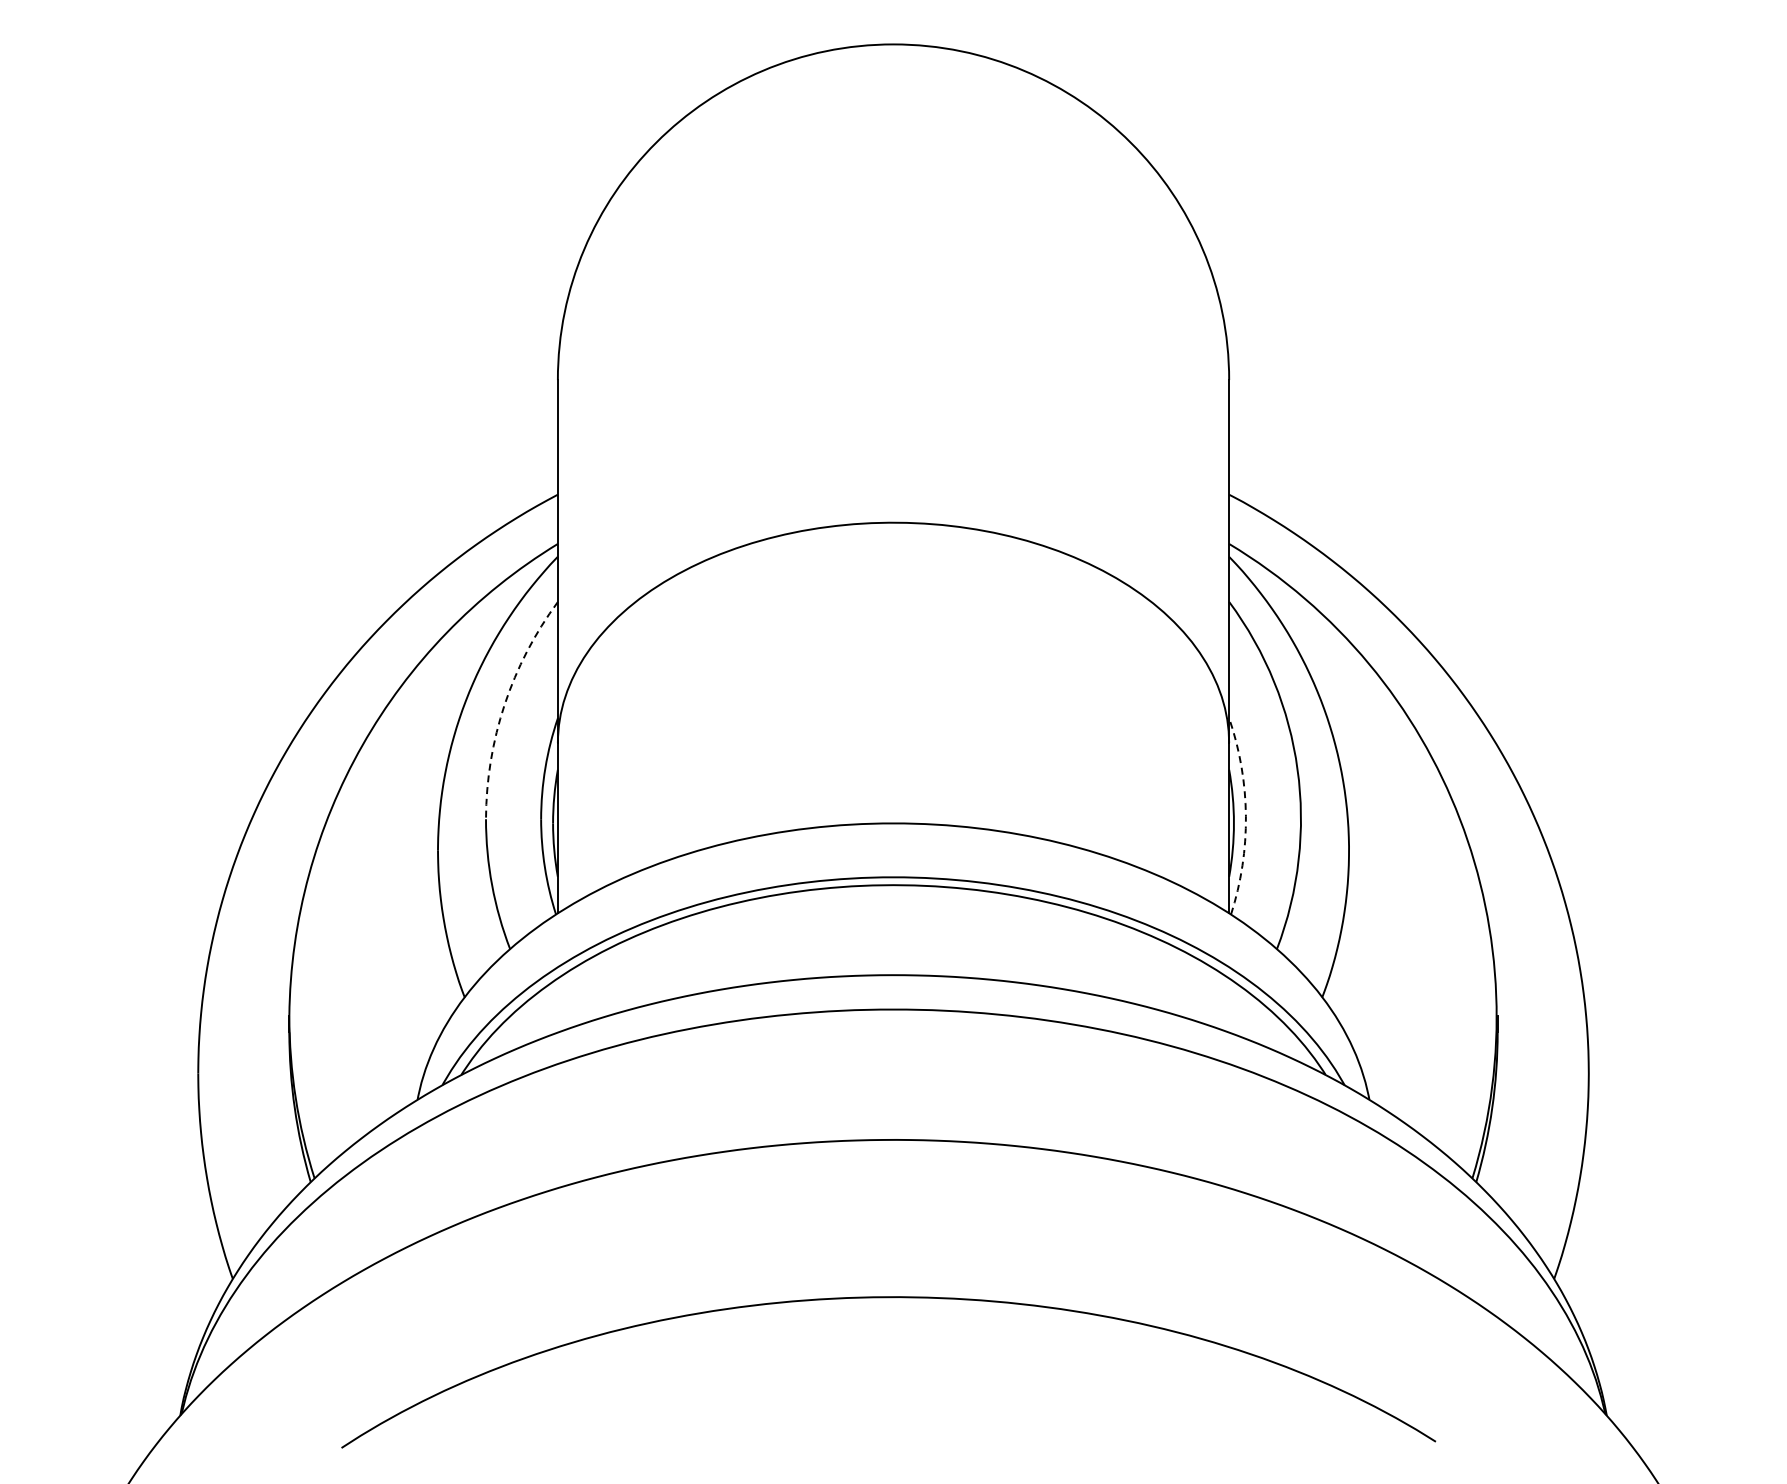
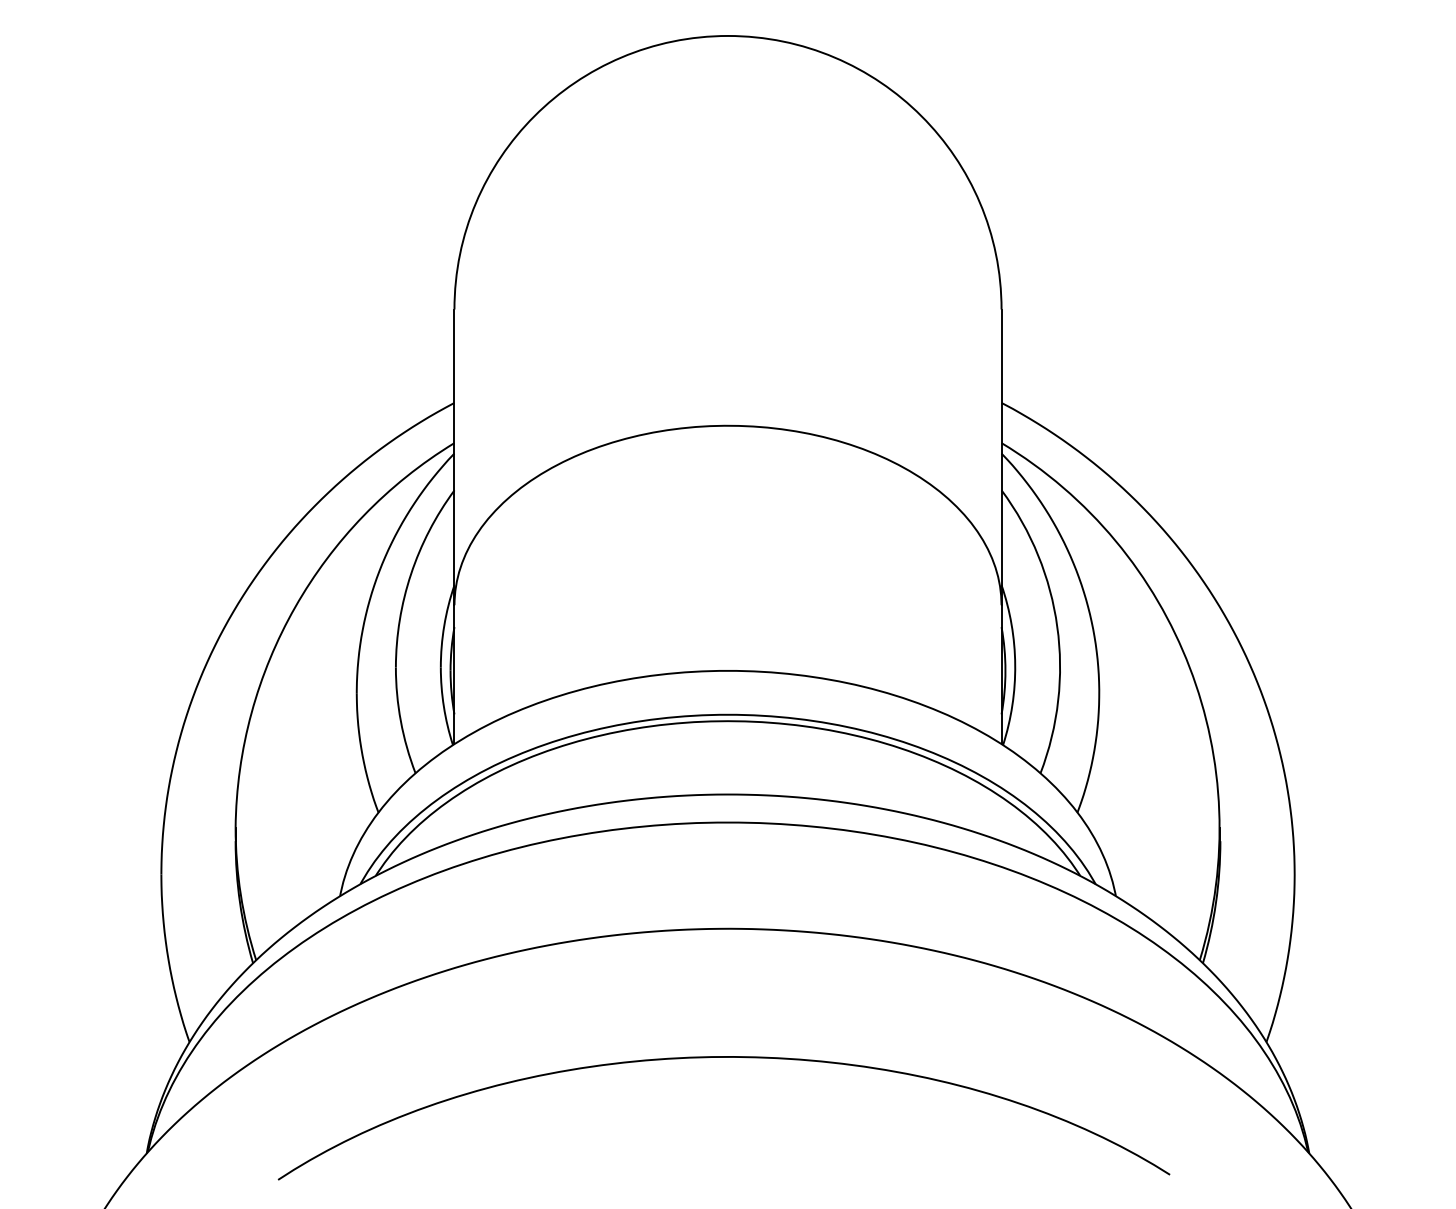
arc: (504, 704) -> (410, 573), dashed -> solid
arc: (1245, 816) -> (1014, 665), dashed -> solid

